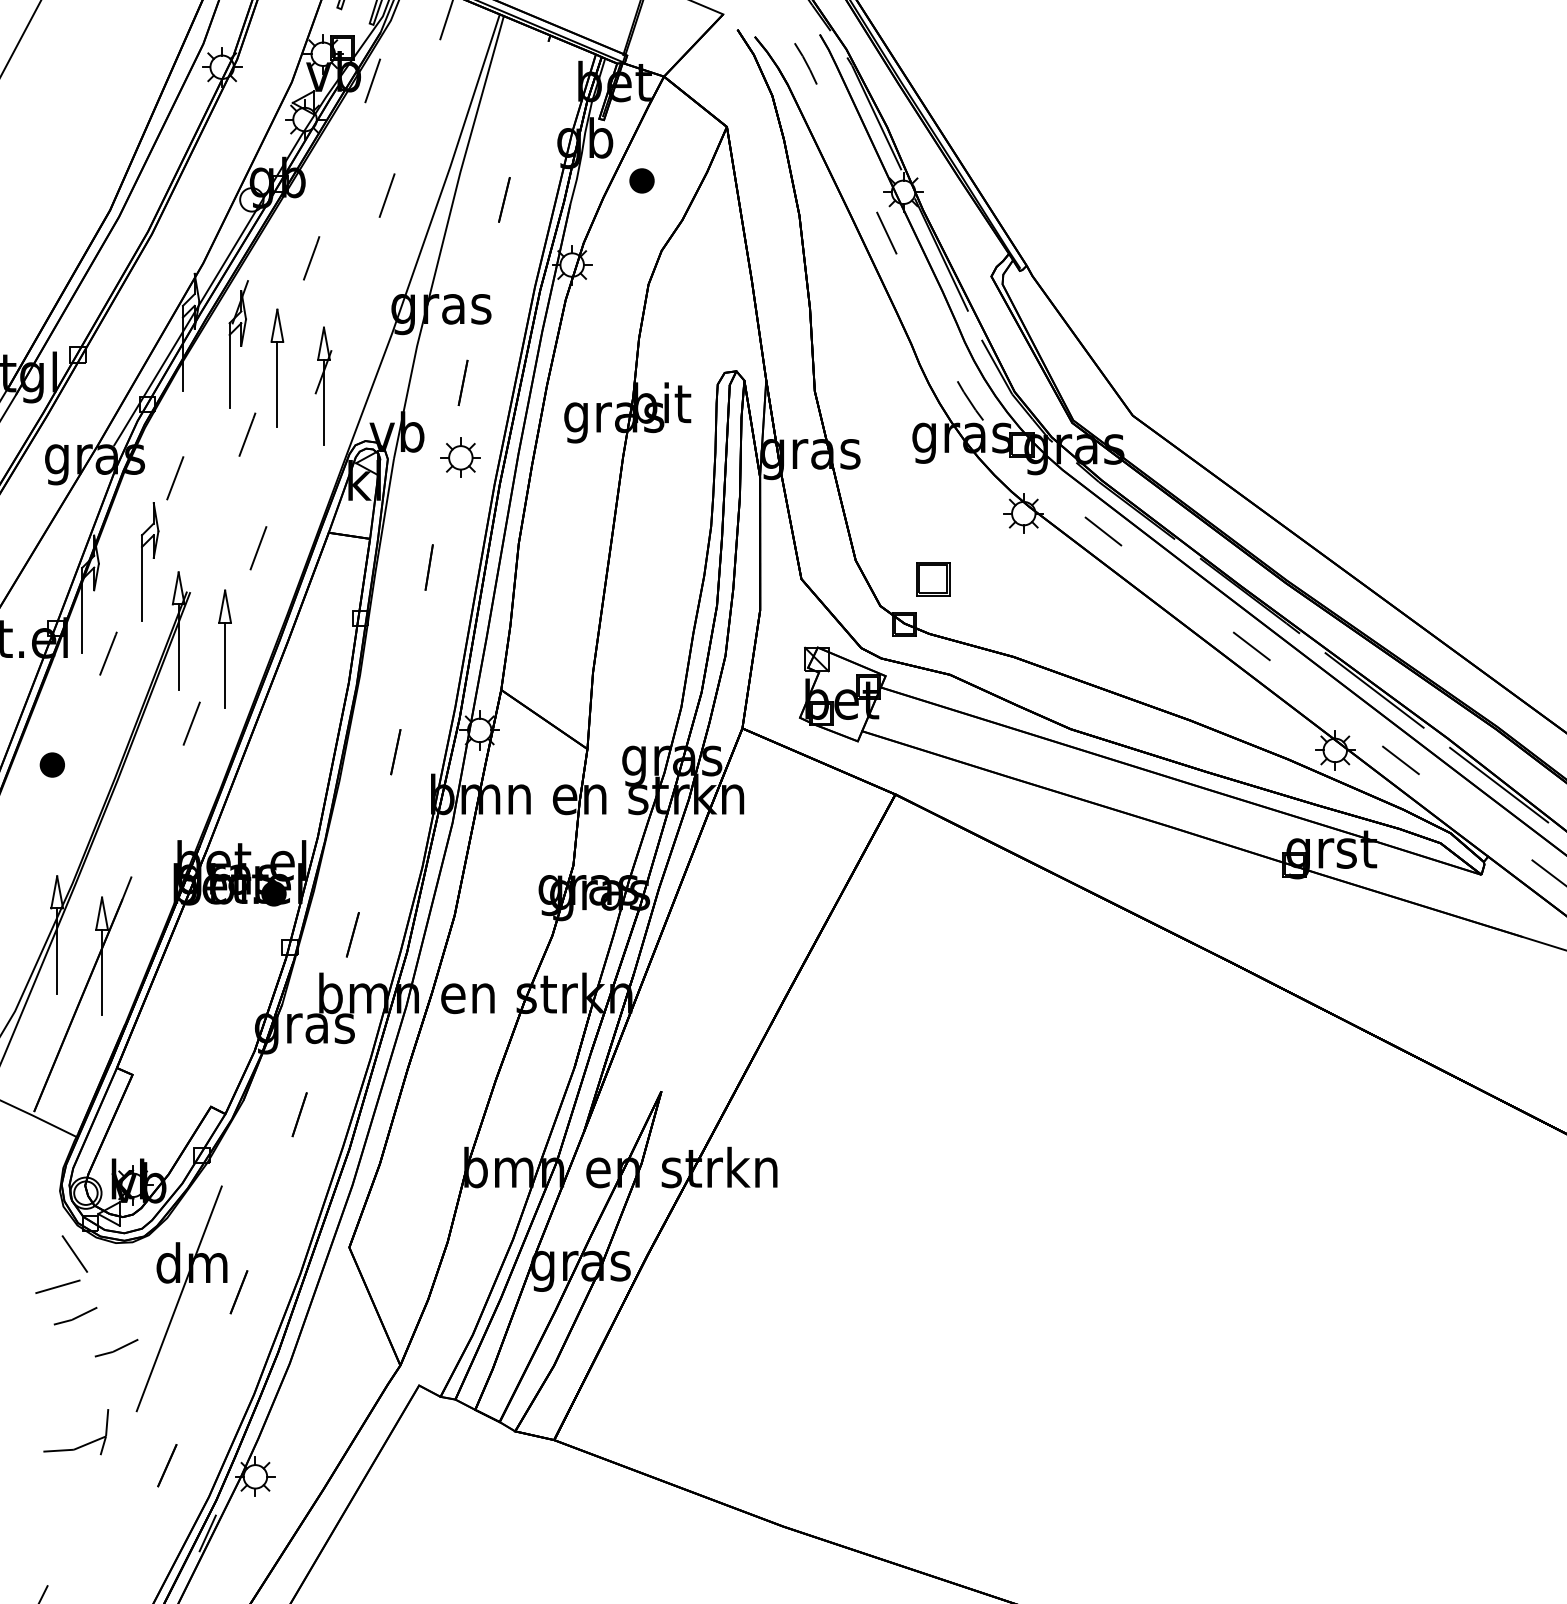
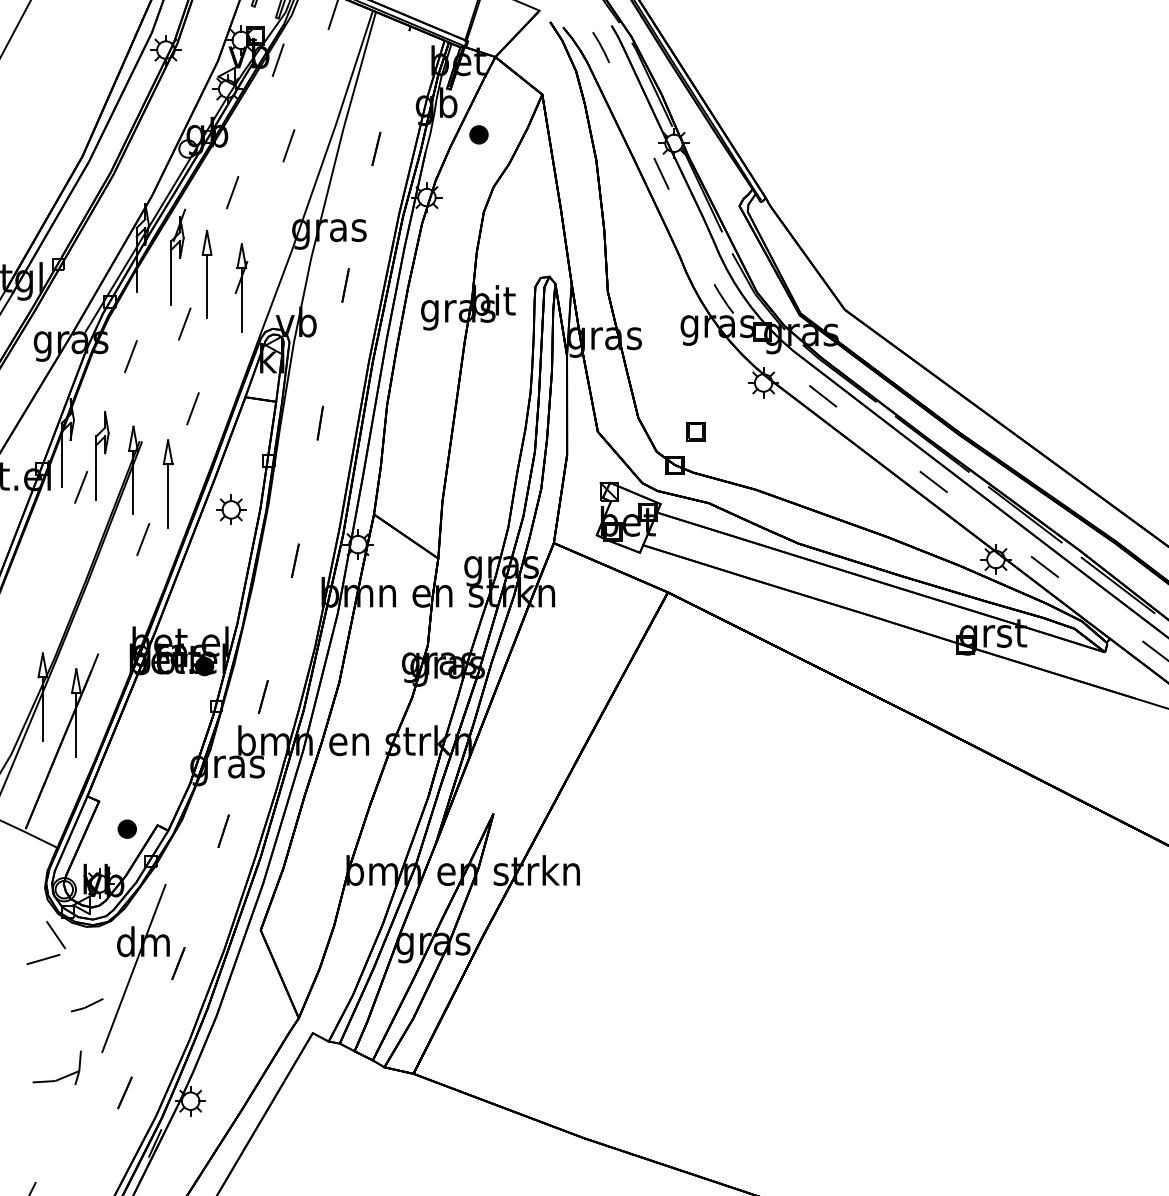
part: (460, 457) -> (231, 509), moved
part: (150, 561) -> (102, 455), moved
part: (933, 578) -> (696, 431), size x0.71
part: (51, 764) -> (126, 828), moved
line: (76, 1316) -> (57, 981), removed

